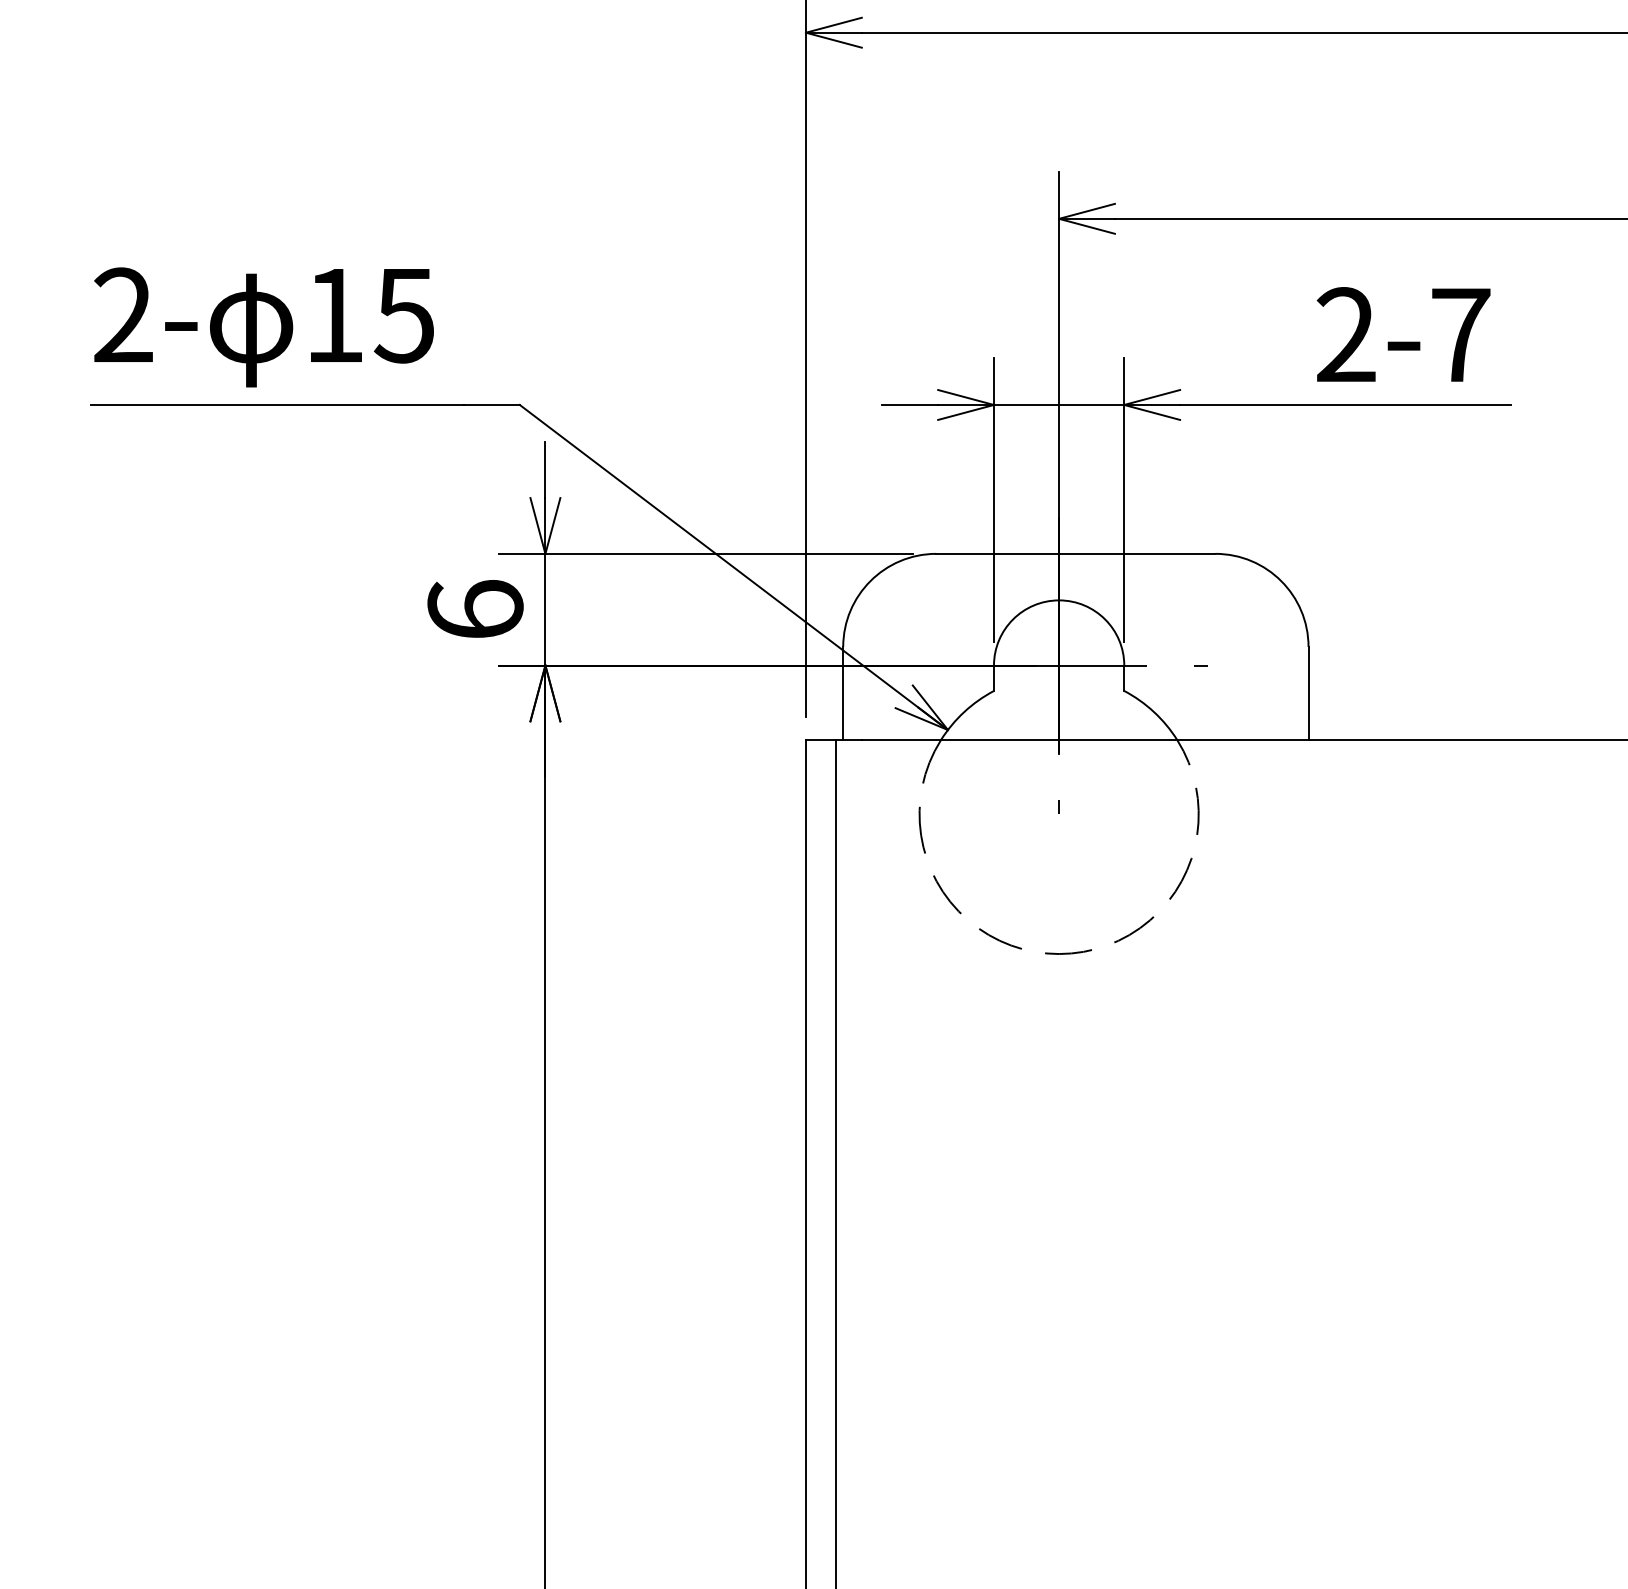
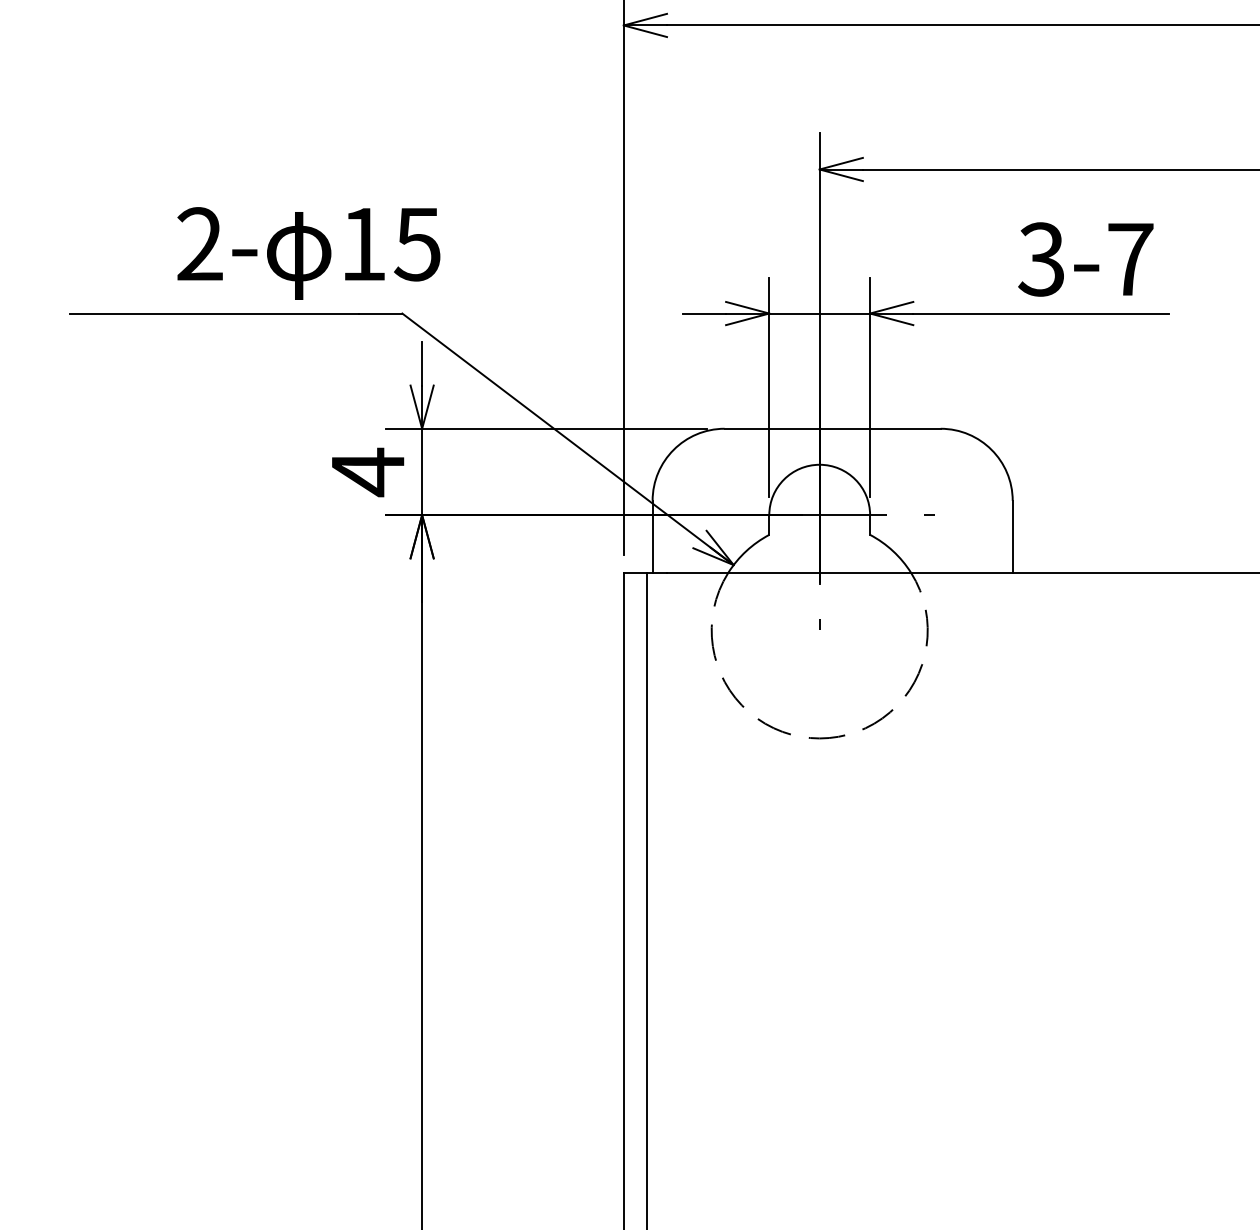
text: (263, 327) -> (308, 253), moved
text: (1345, 335) -> (1041, 259), 2-7 -> 3-7
text: (475, 610) -> (368, 472), 6 -> 4

